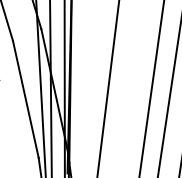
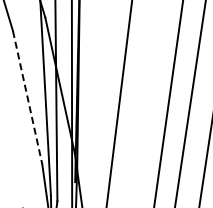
line: (25, 100) -> (27, 98), solid -> dashed

